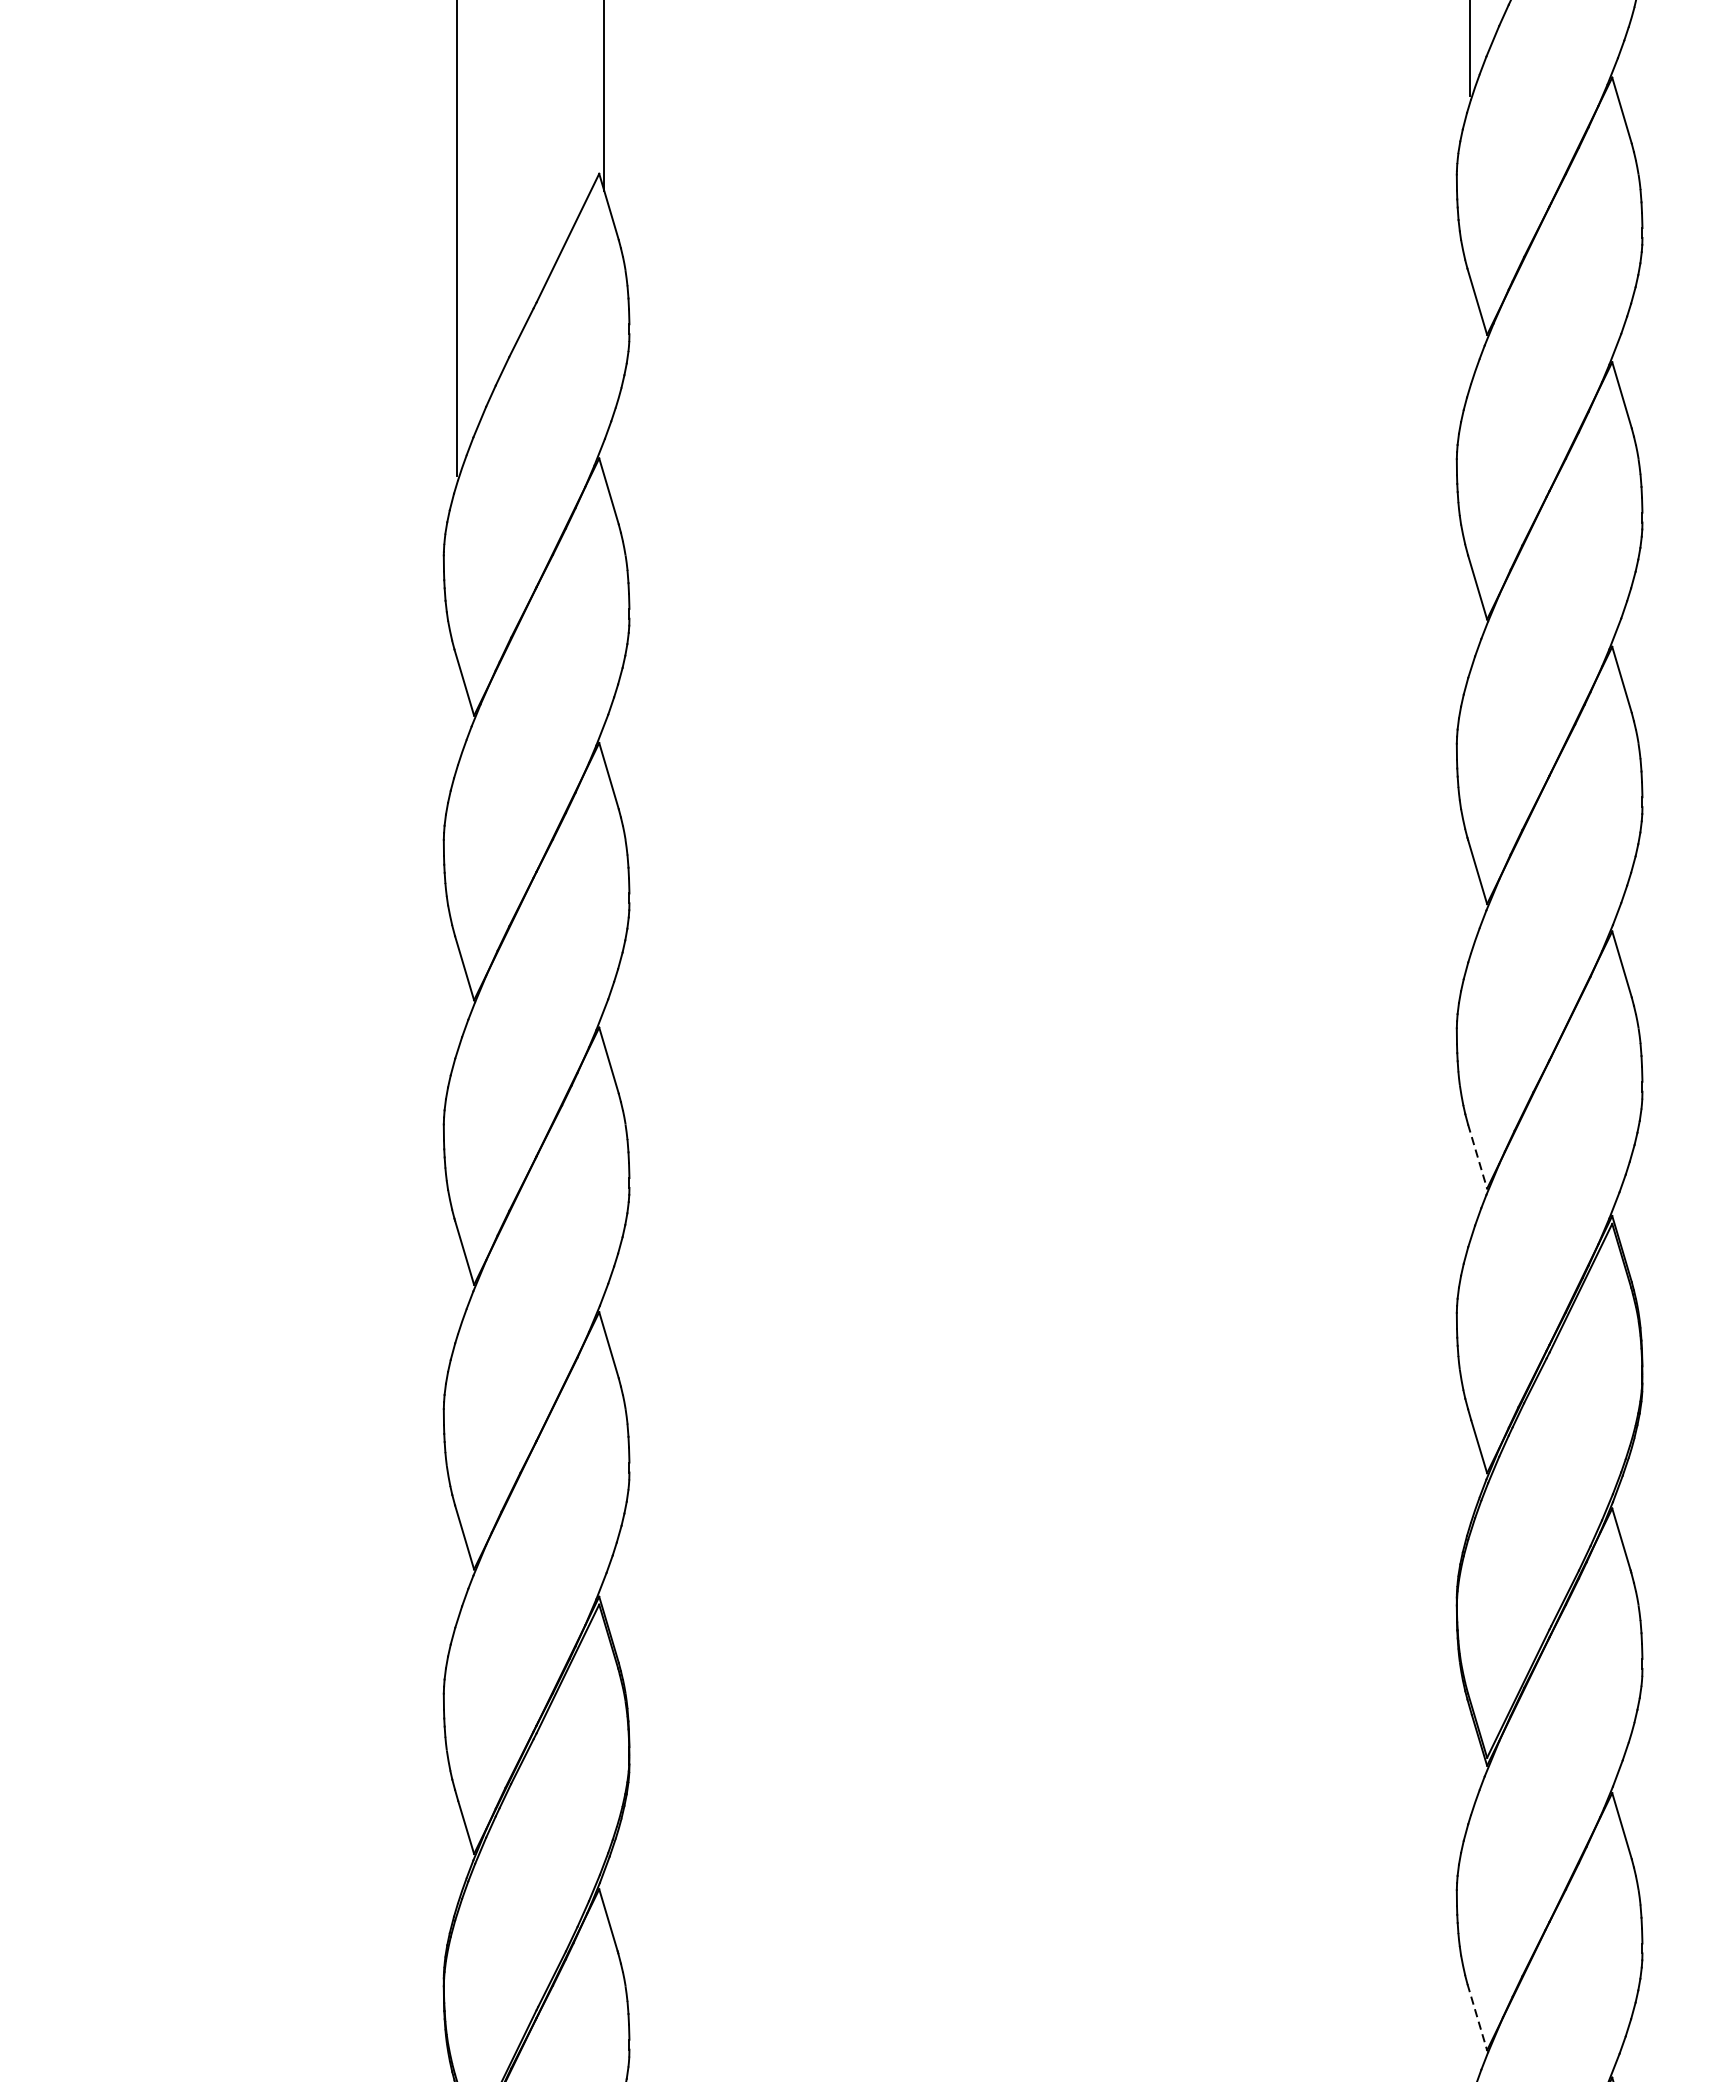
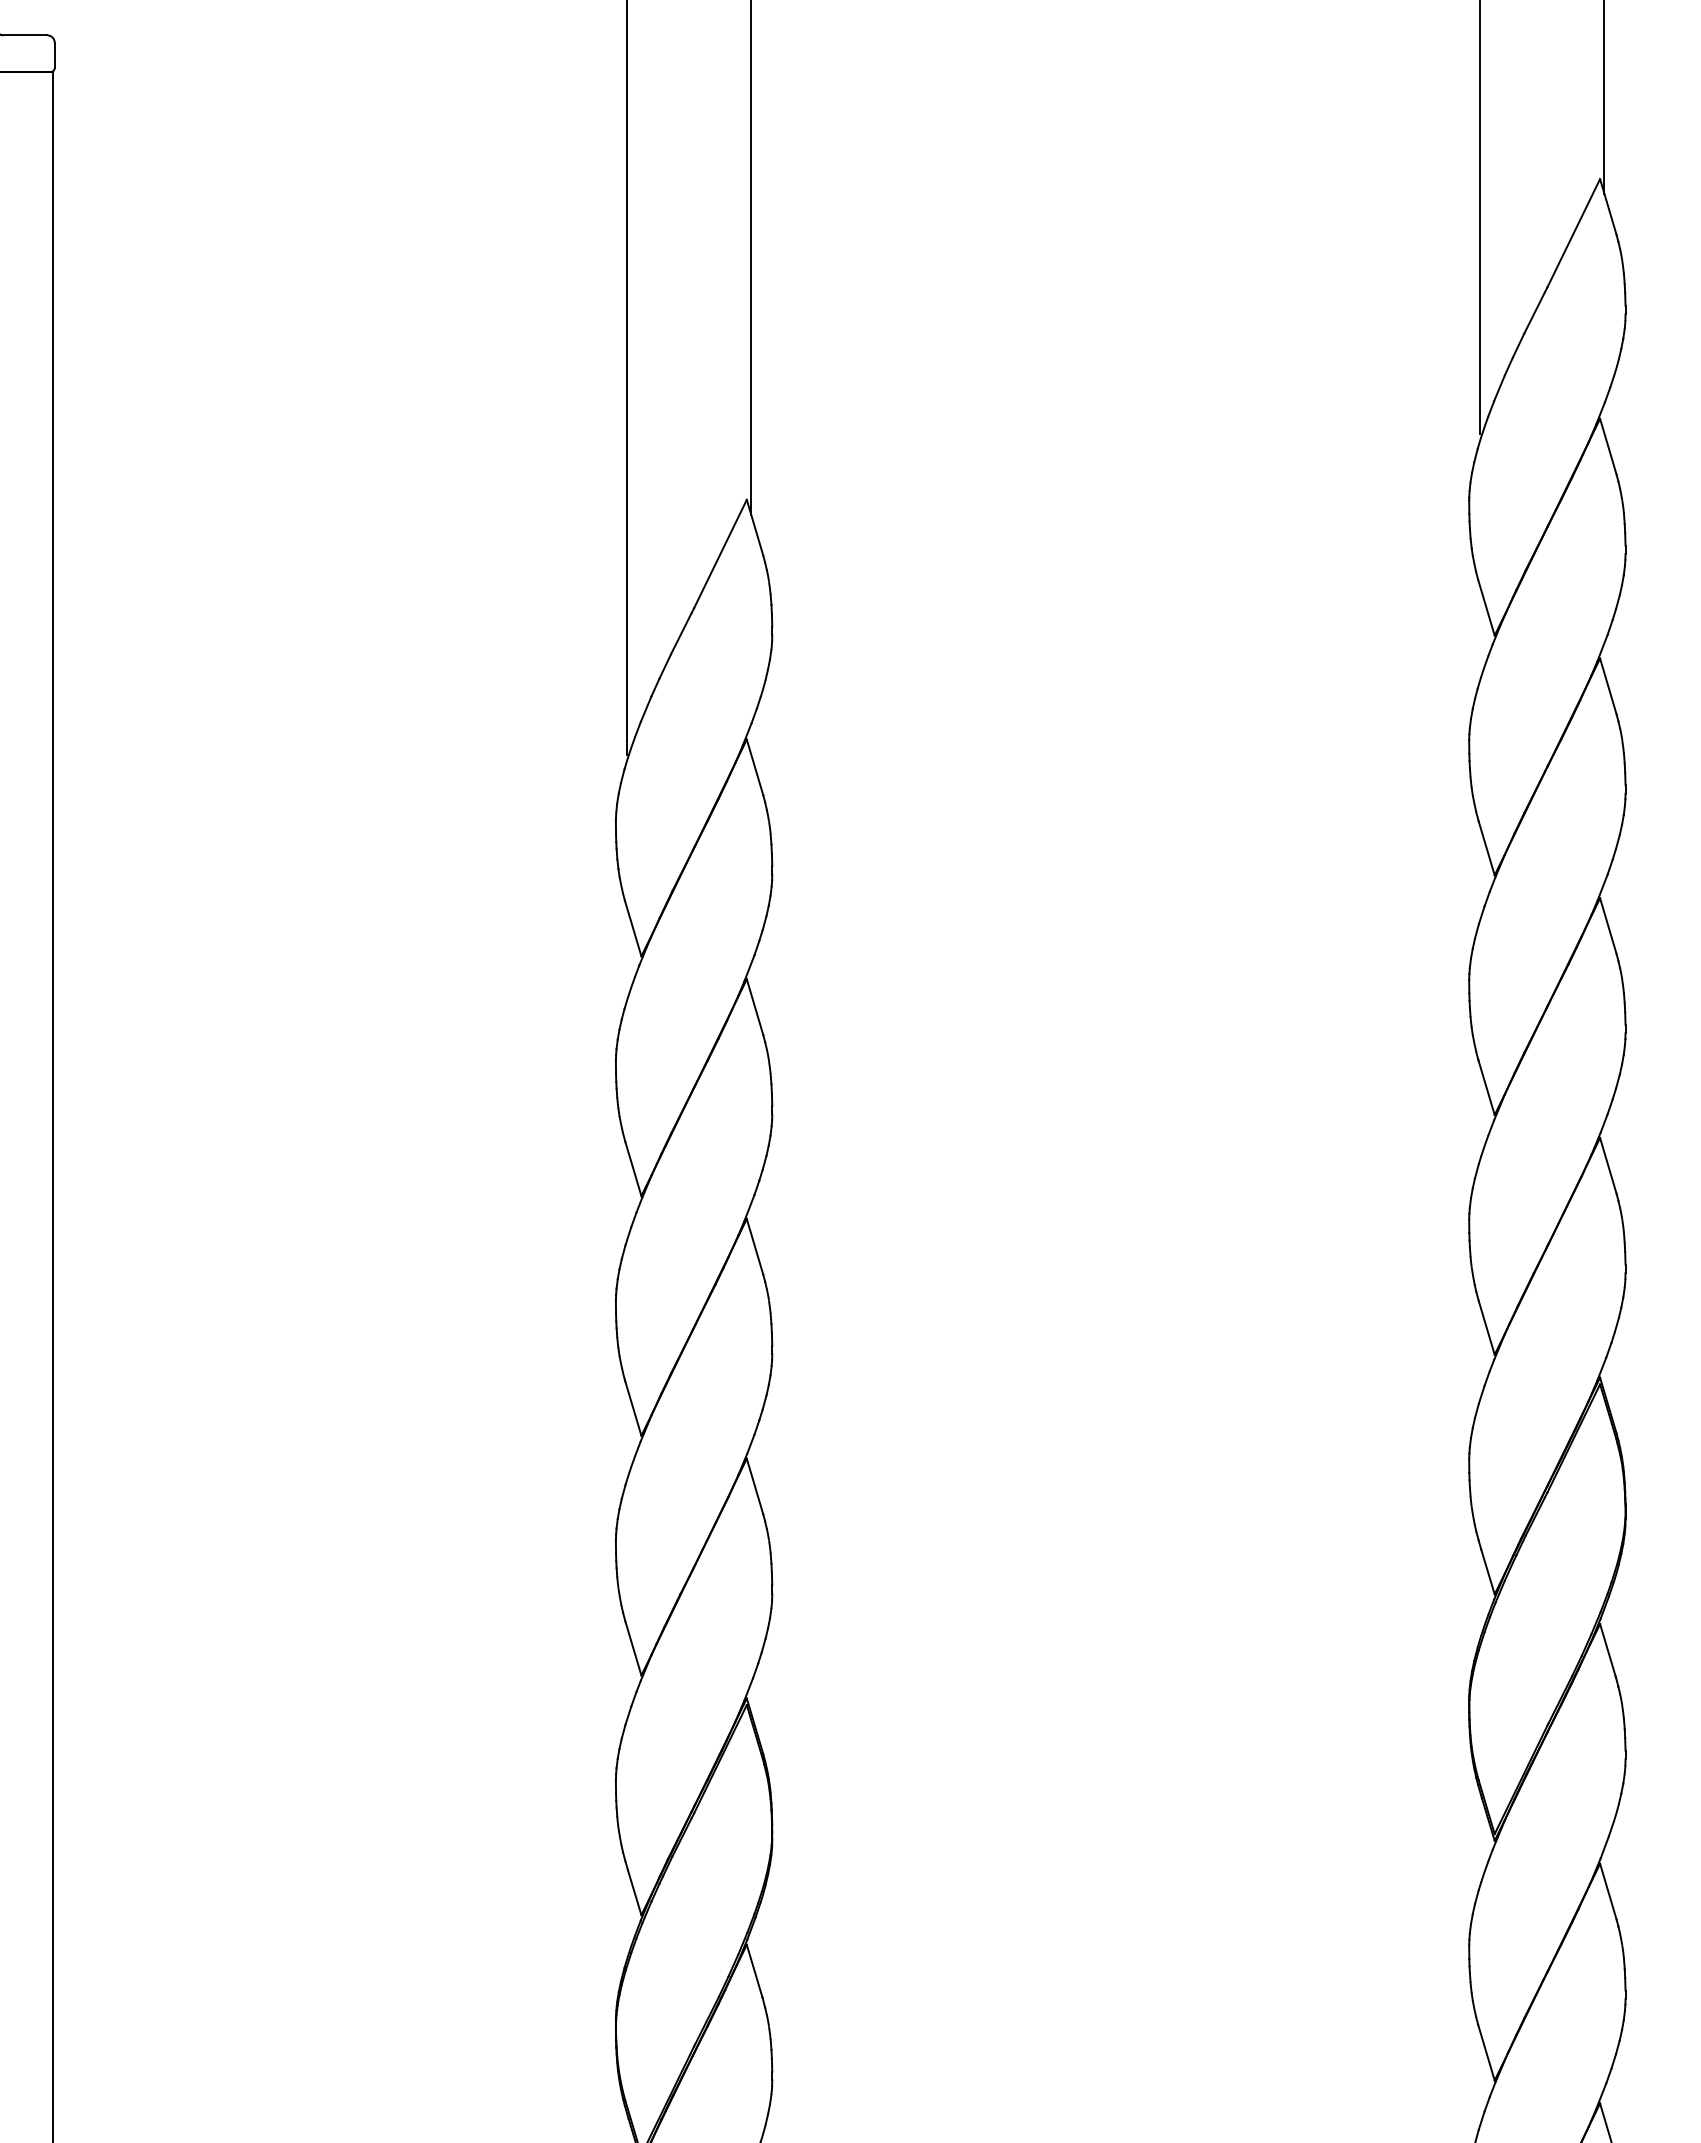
line: (1477, 1157) -> (1486, 1328), dashed -> solid
line: (1477, 2018) -> (1486, 2053), dashed -> solid

